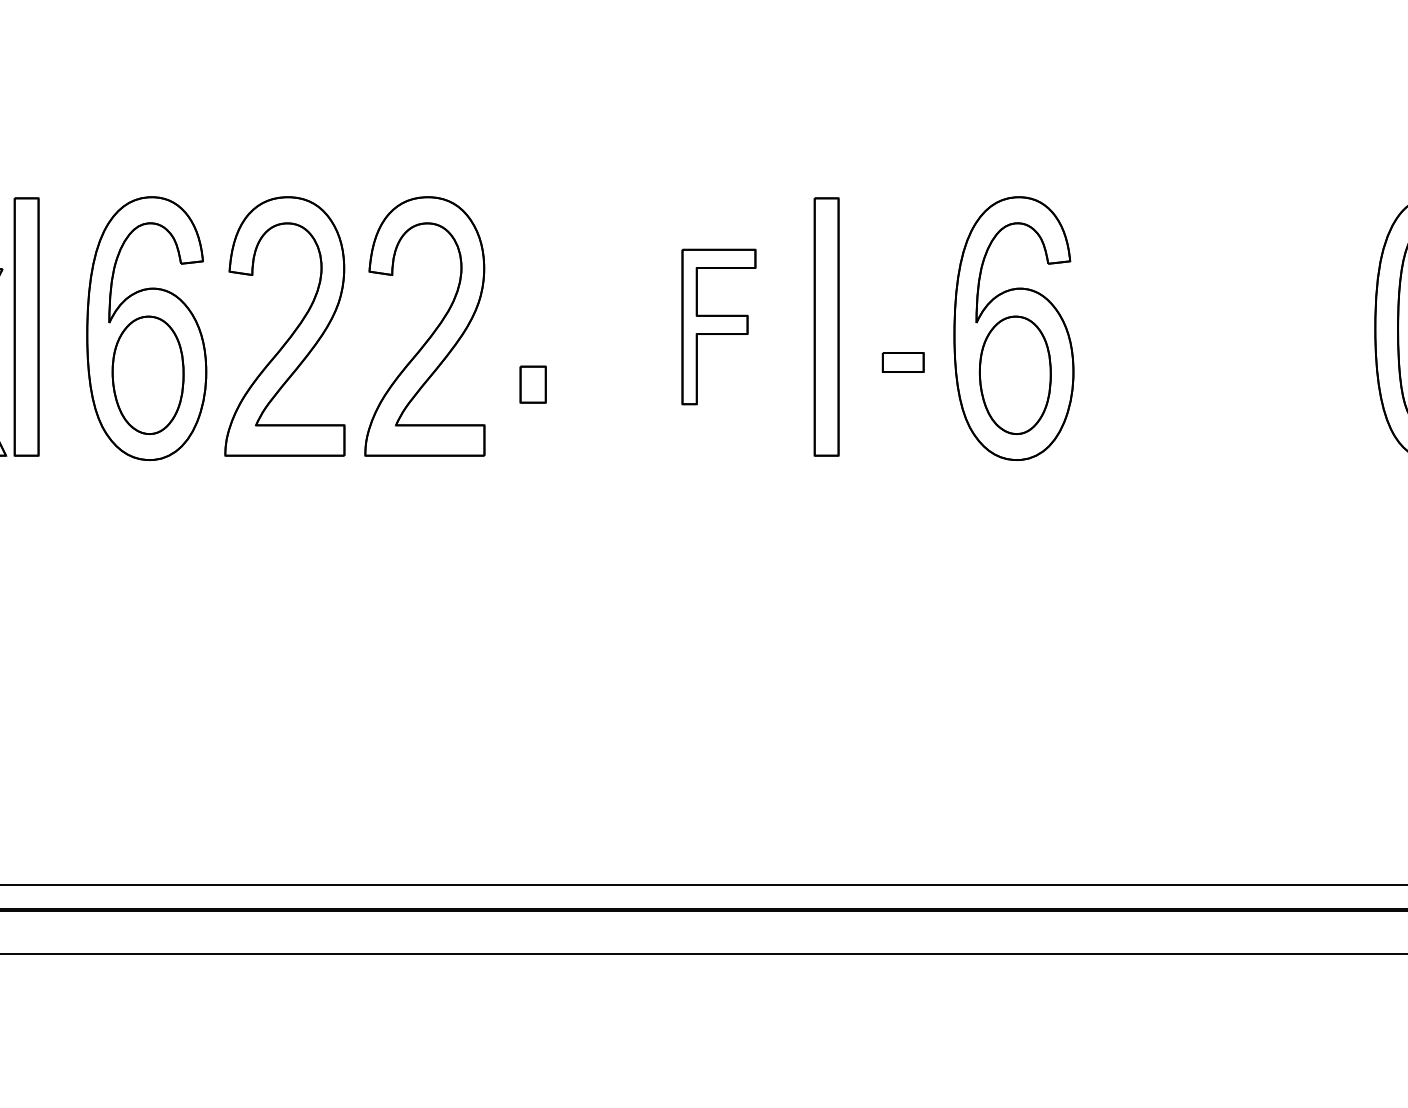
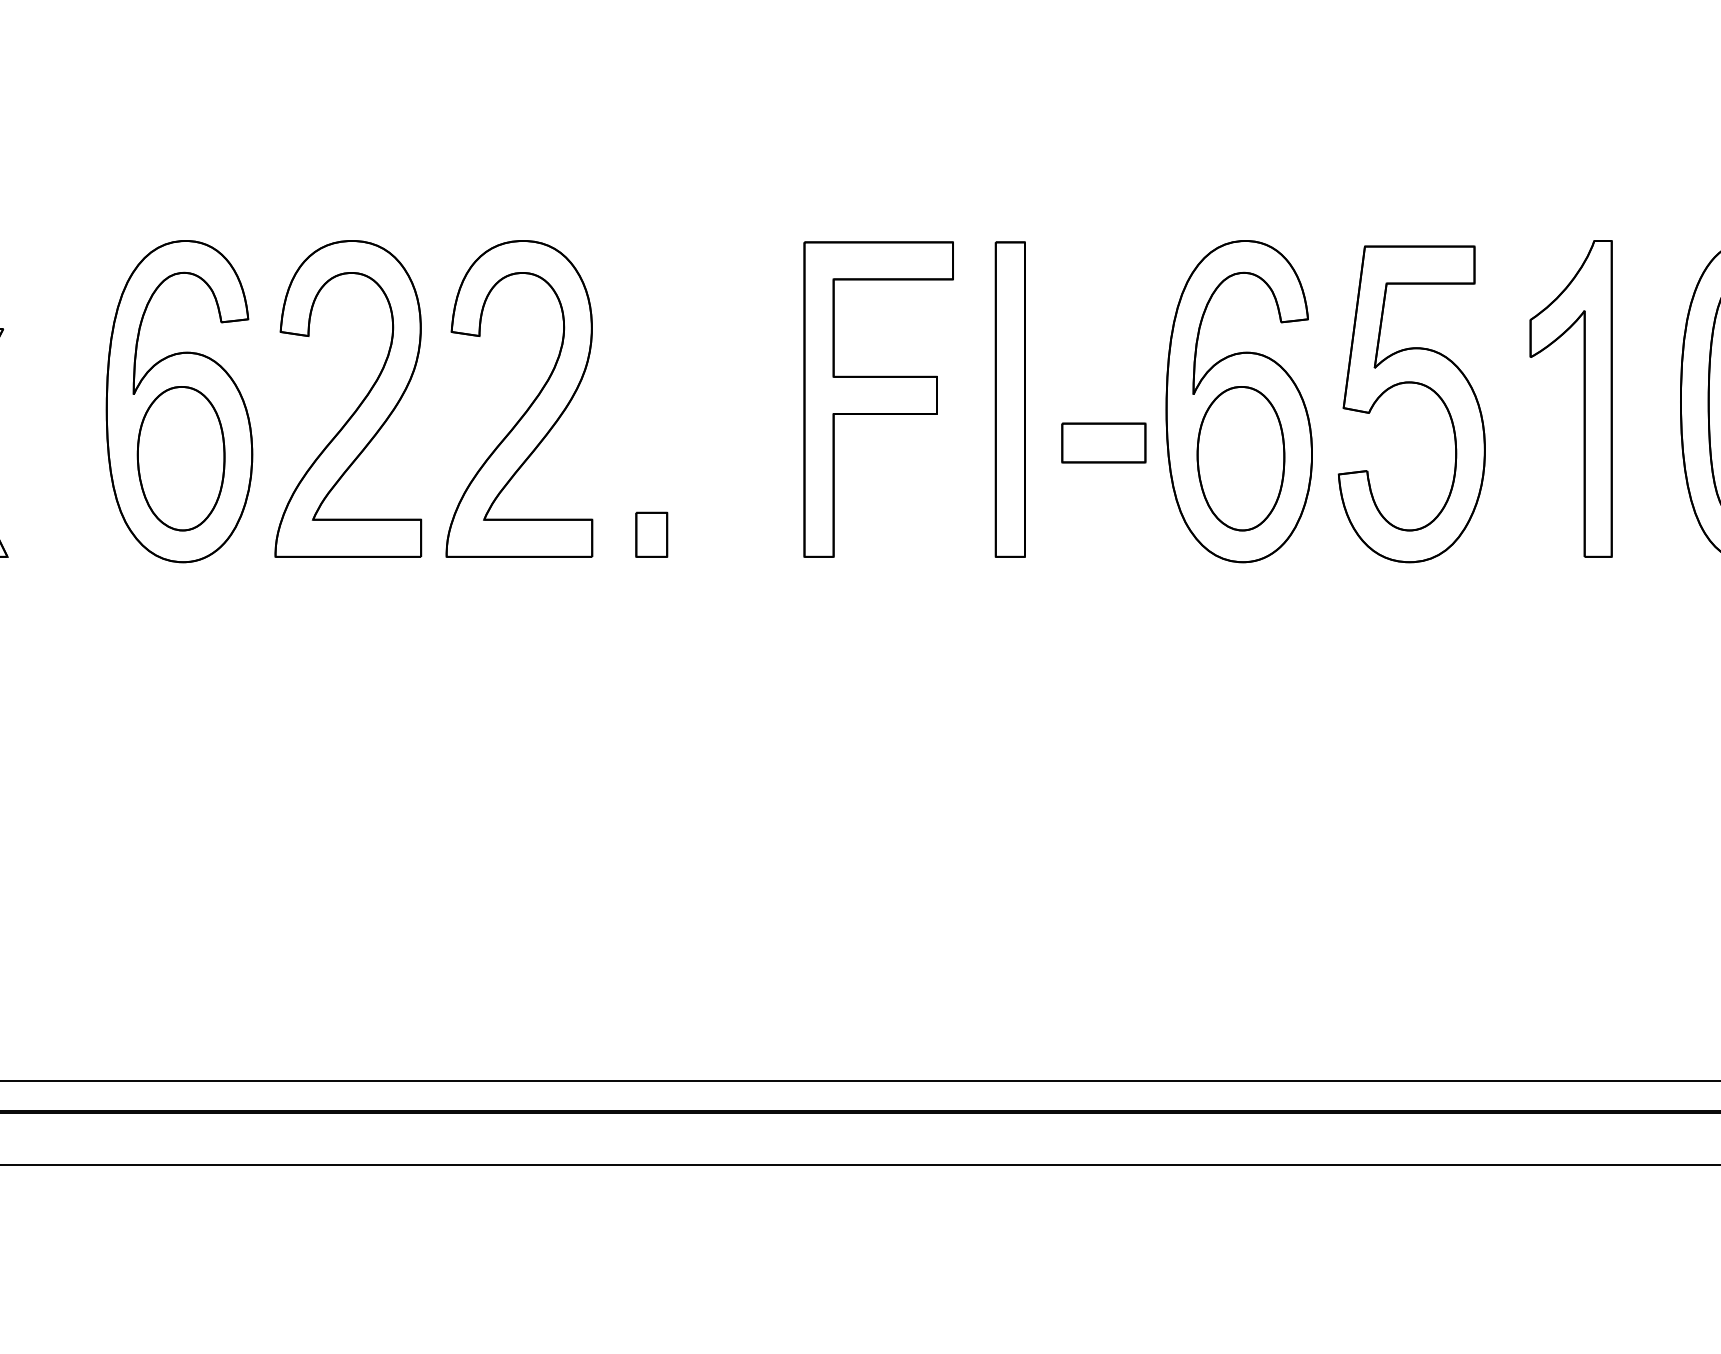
part: (1156, 314) -> (1413, 384), added
part: (26, 326) -> (32, 398), removed
part: (718, 326) -> (878, 398), size x1.67
part: (1295, 326) -> (1583, 398), added
part: (903, 362) -> (1104, 442), size x1.67
part: (532, 384) -> (650, 534), moved

